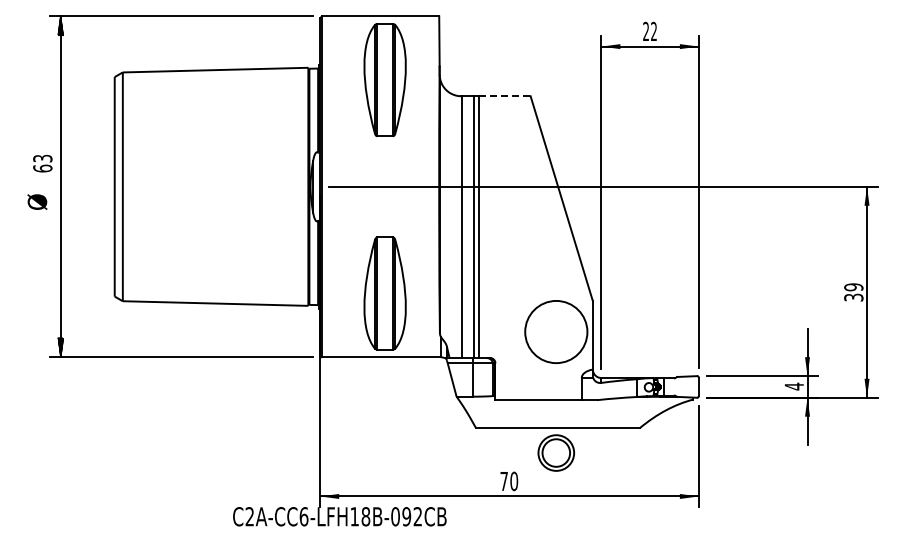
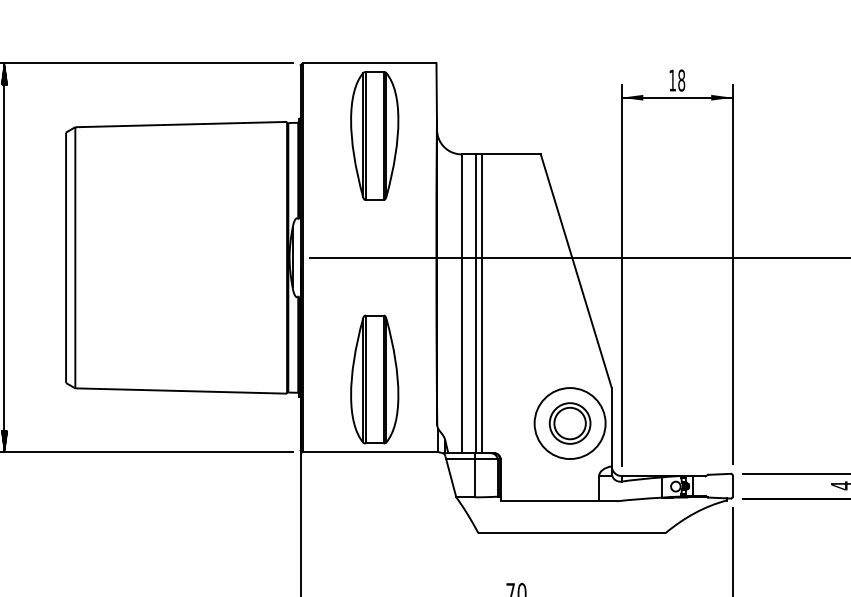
text: (650, 31) -> (677, 80), 22 -> 18
line: (504, 96) -> (510, 154), dashed -> solid
part: (555, 452) -> (569, 422), moved

